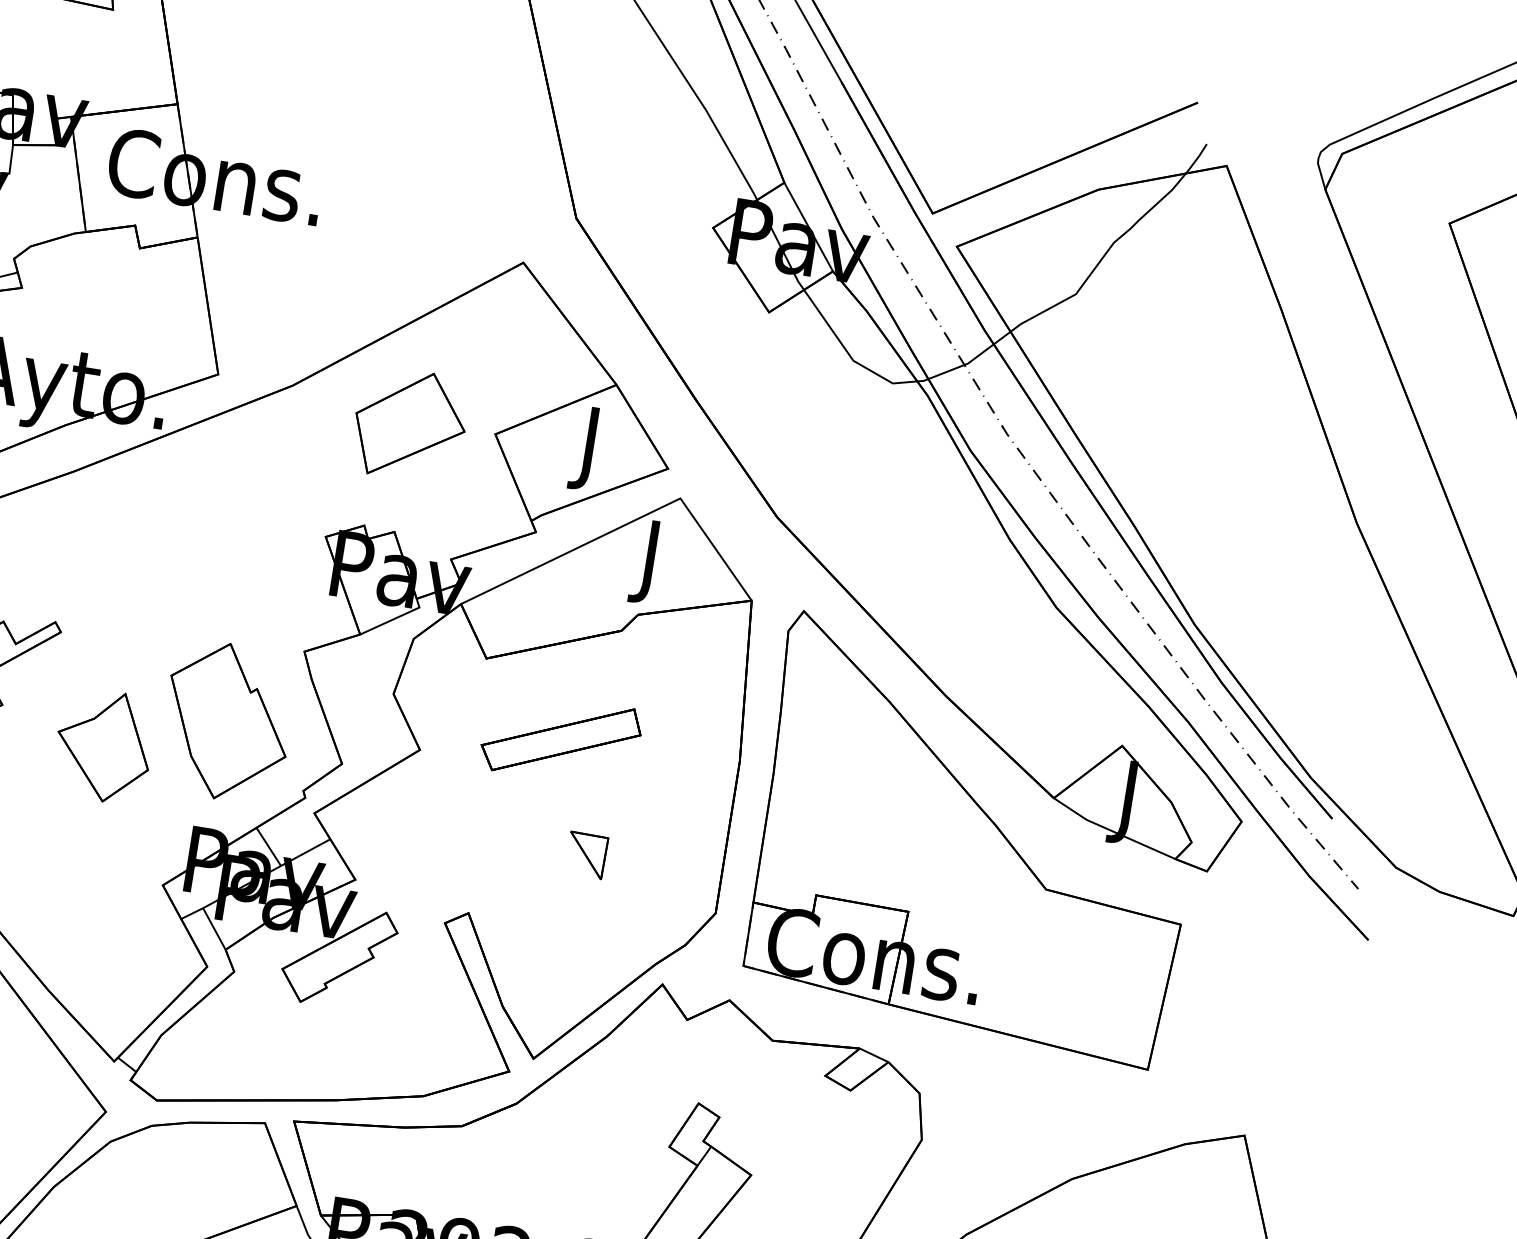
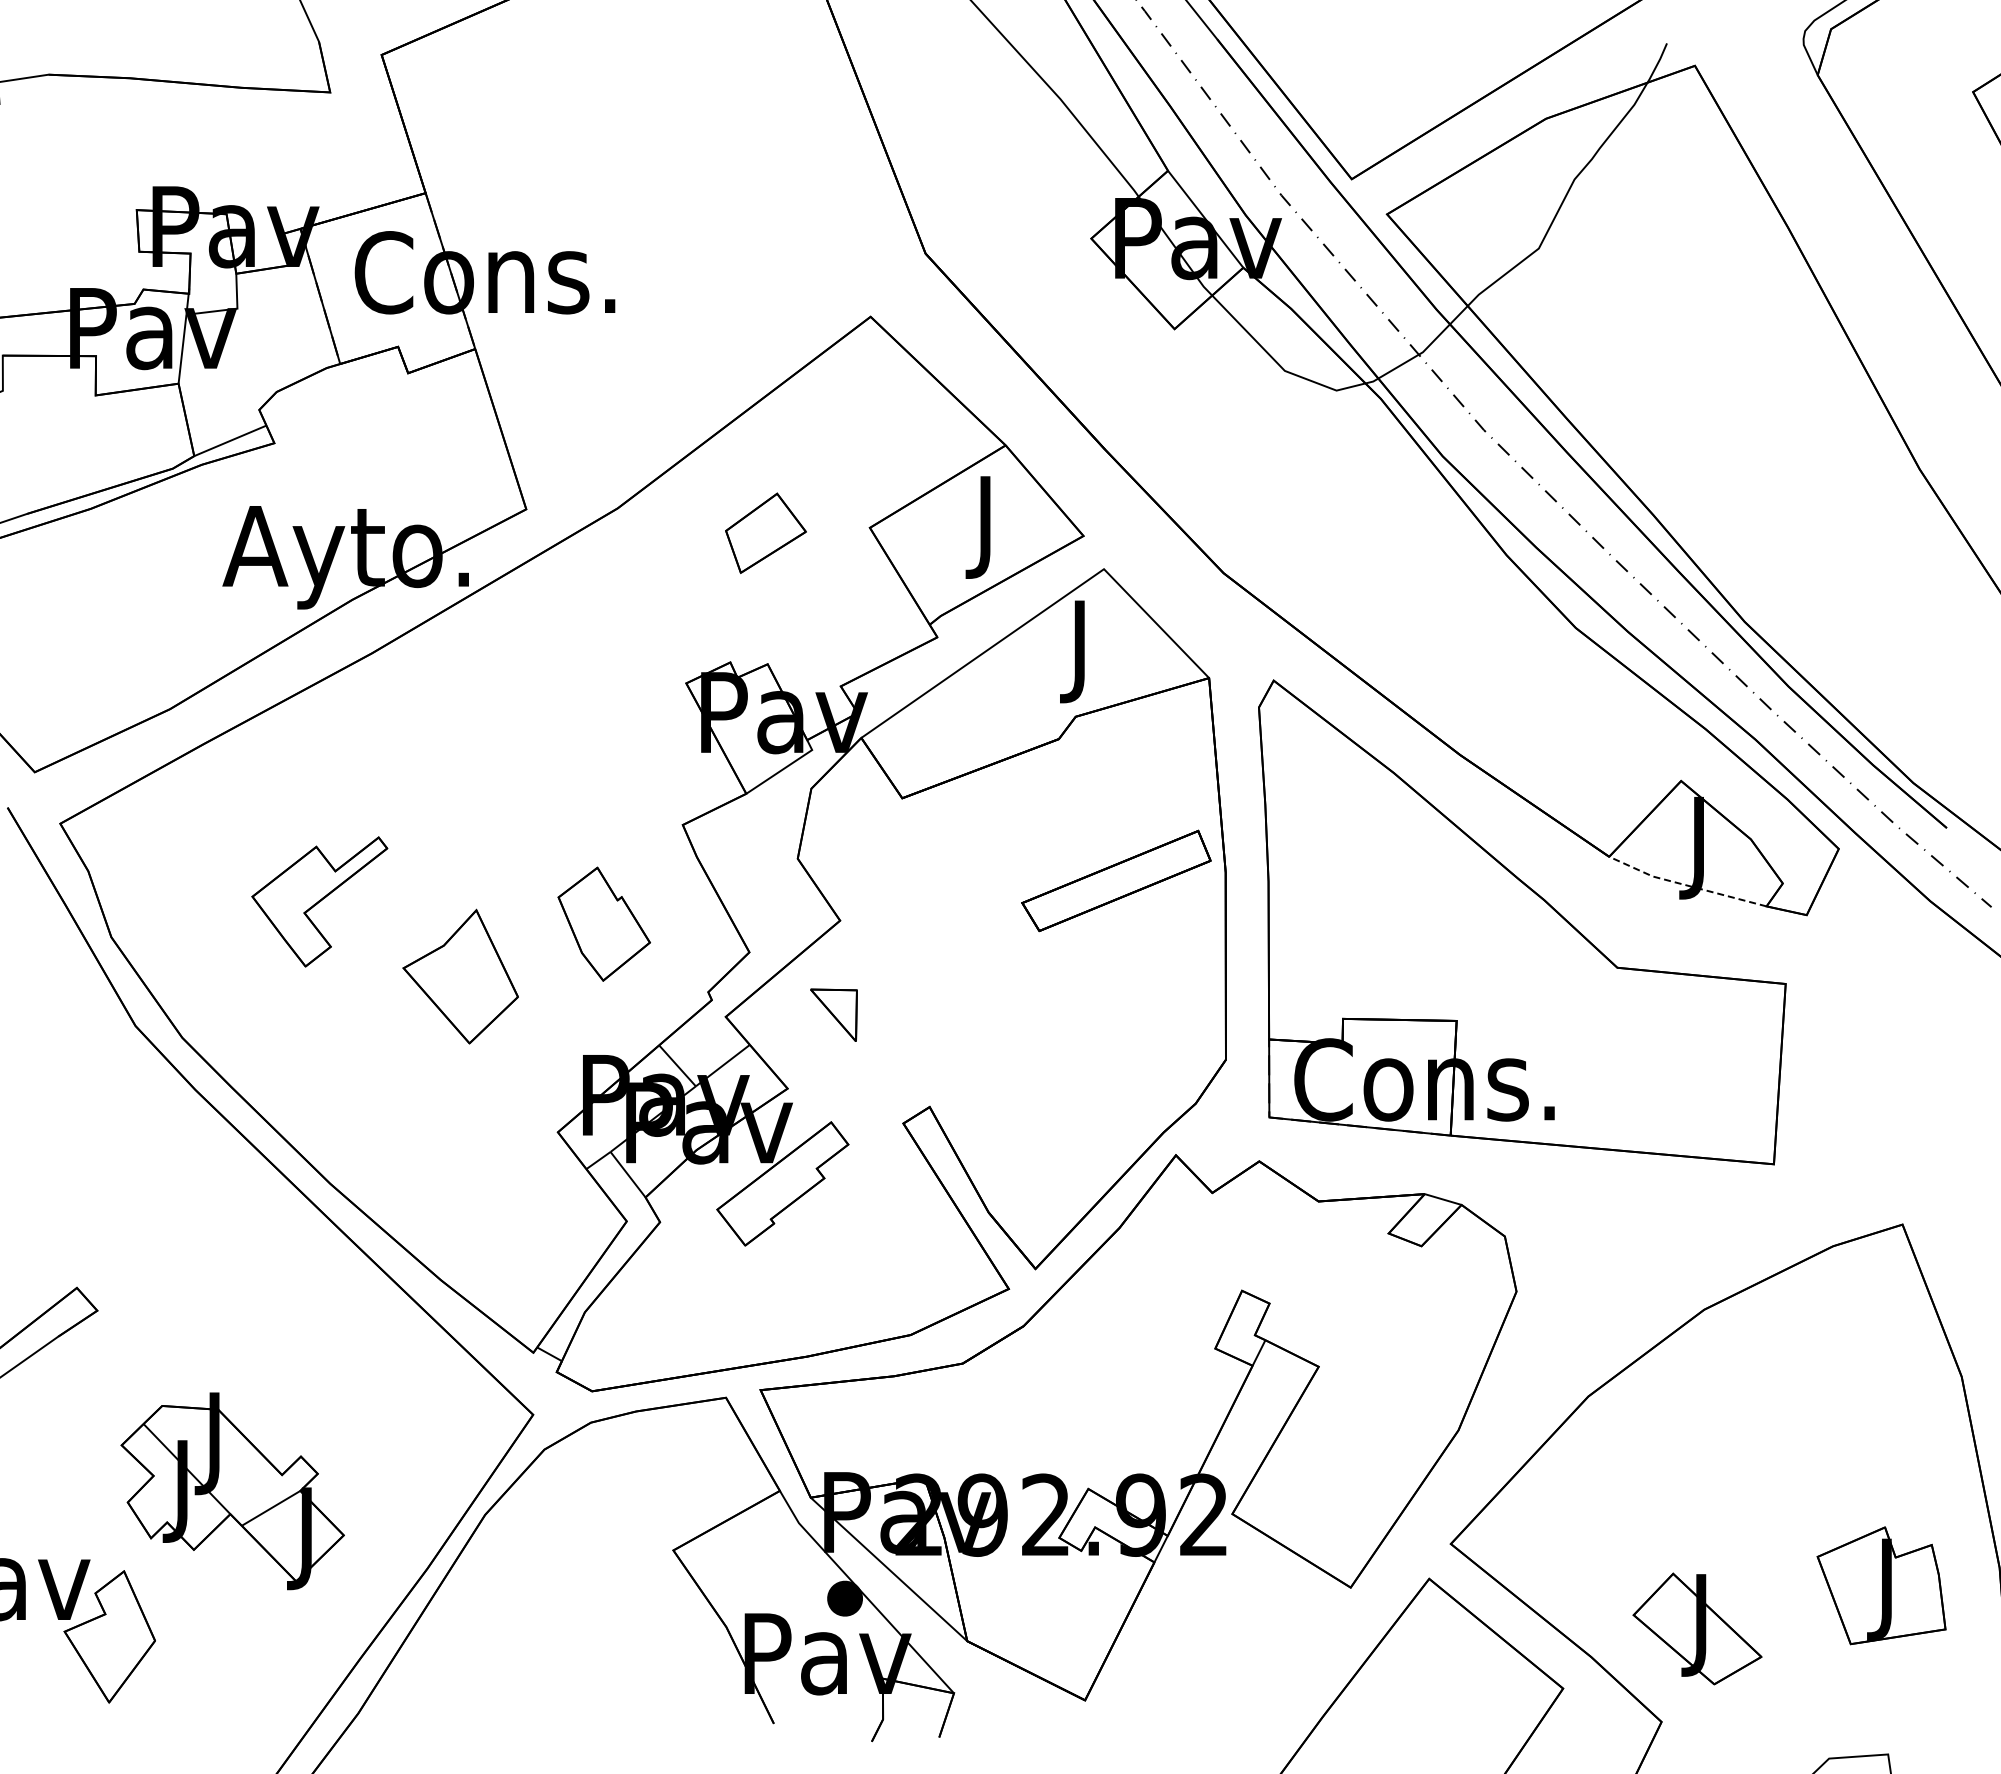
part: (409, 425) -> (765, 533), size x0.6
part: (227, 722) -> (604, 924), size x0.6
part: (561, 739) -> (1116, 880), moved
line: (1112, 831) -> (1685, 885), solid -> dashed
part: (586, 854) -> (833, 1014), moved

